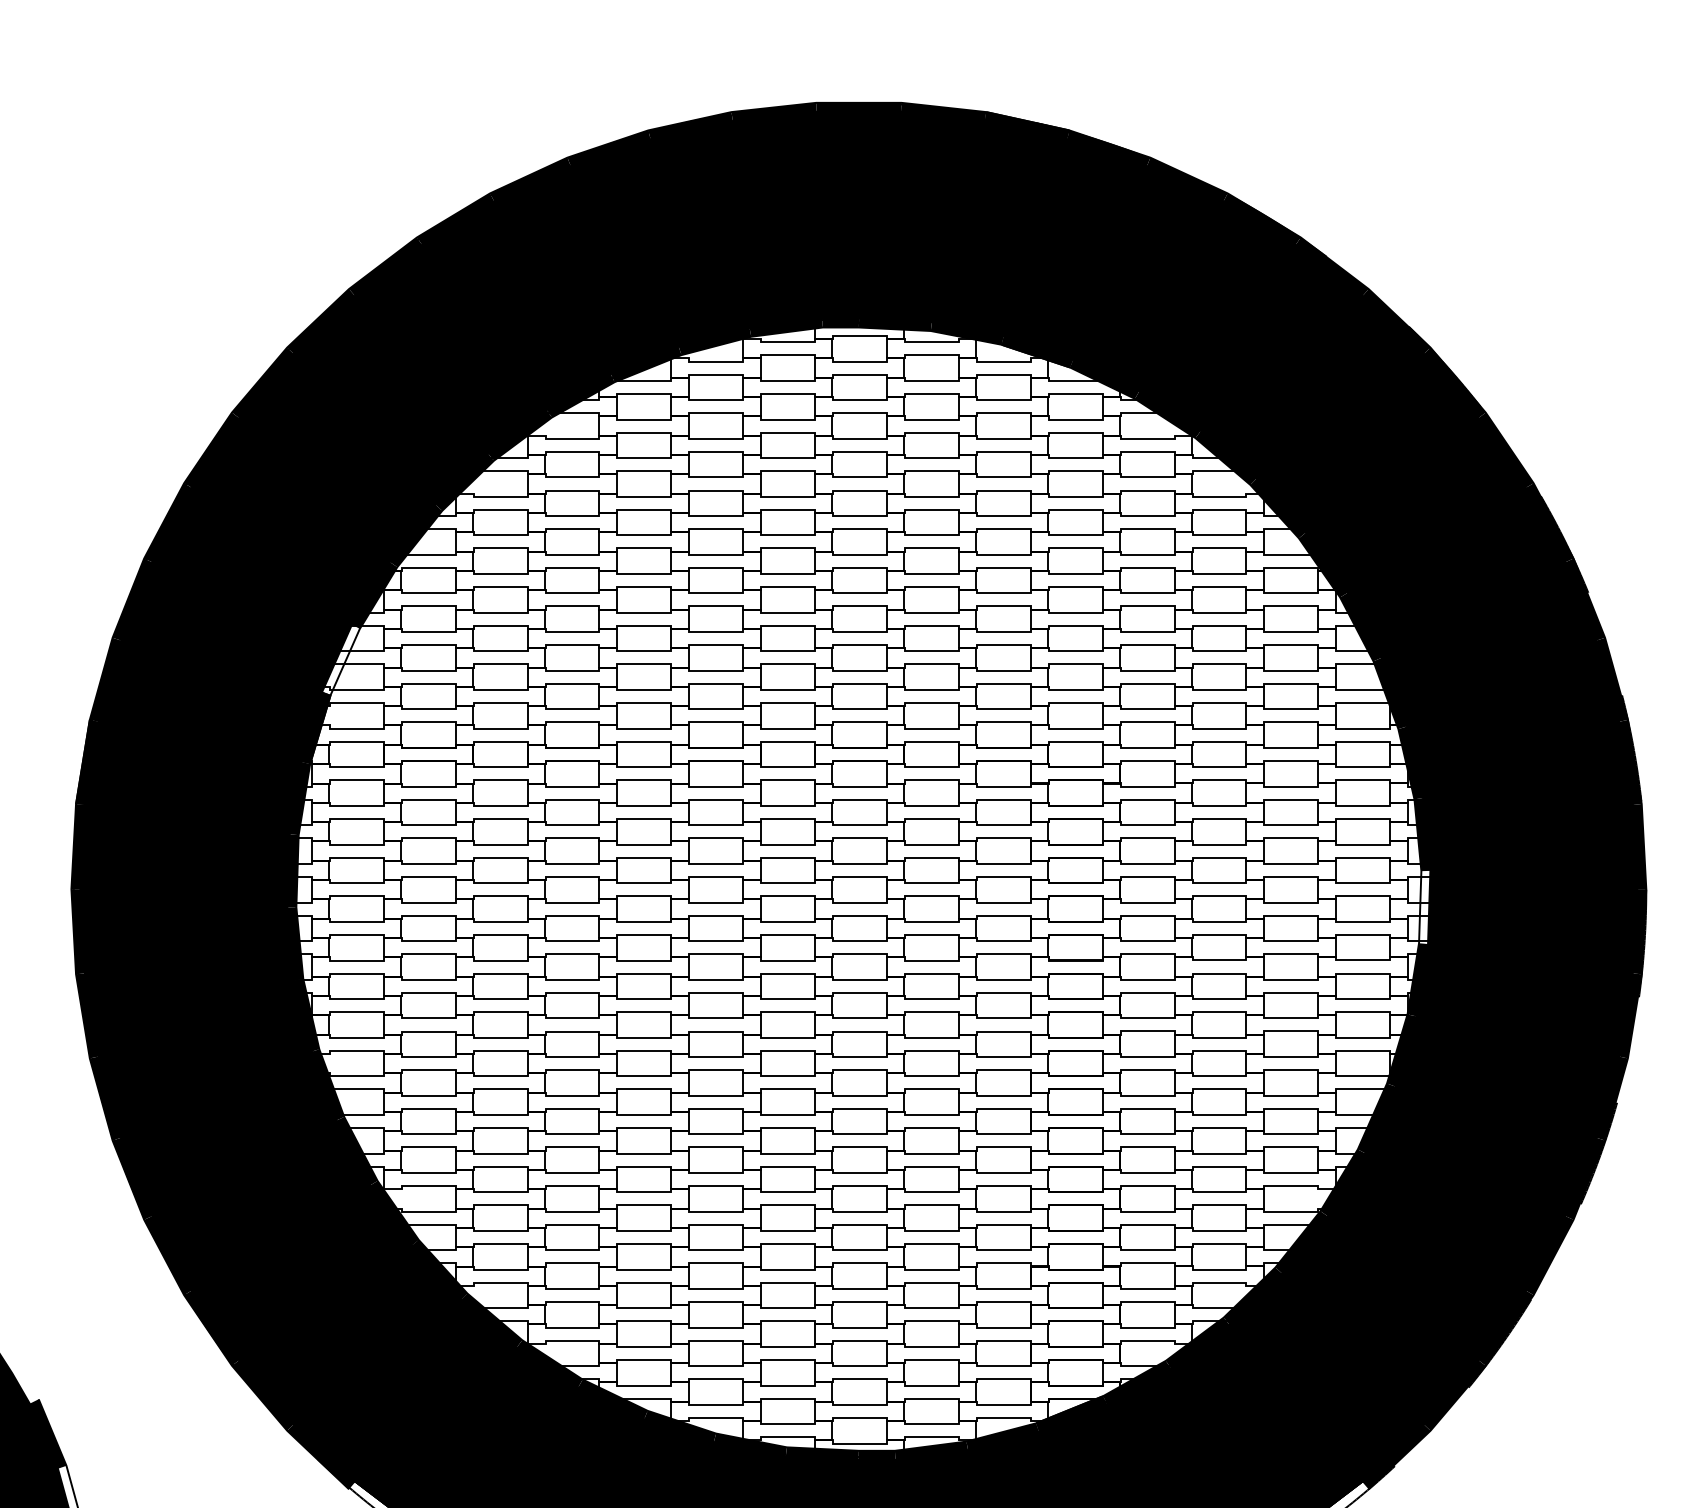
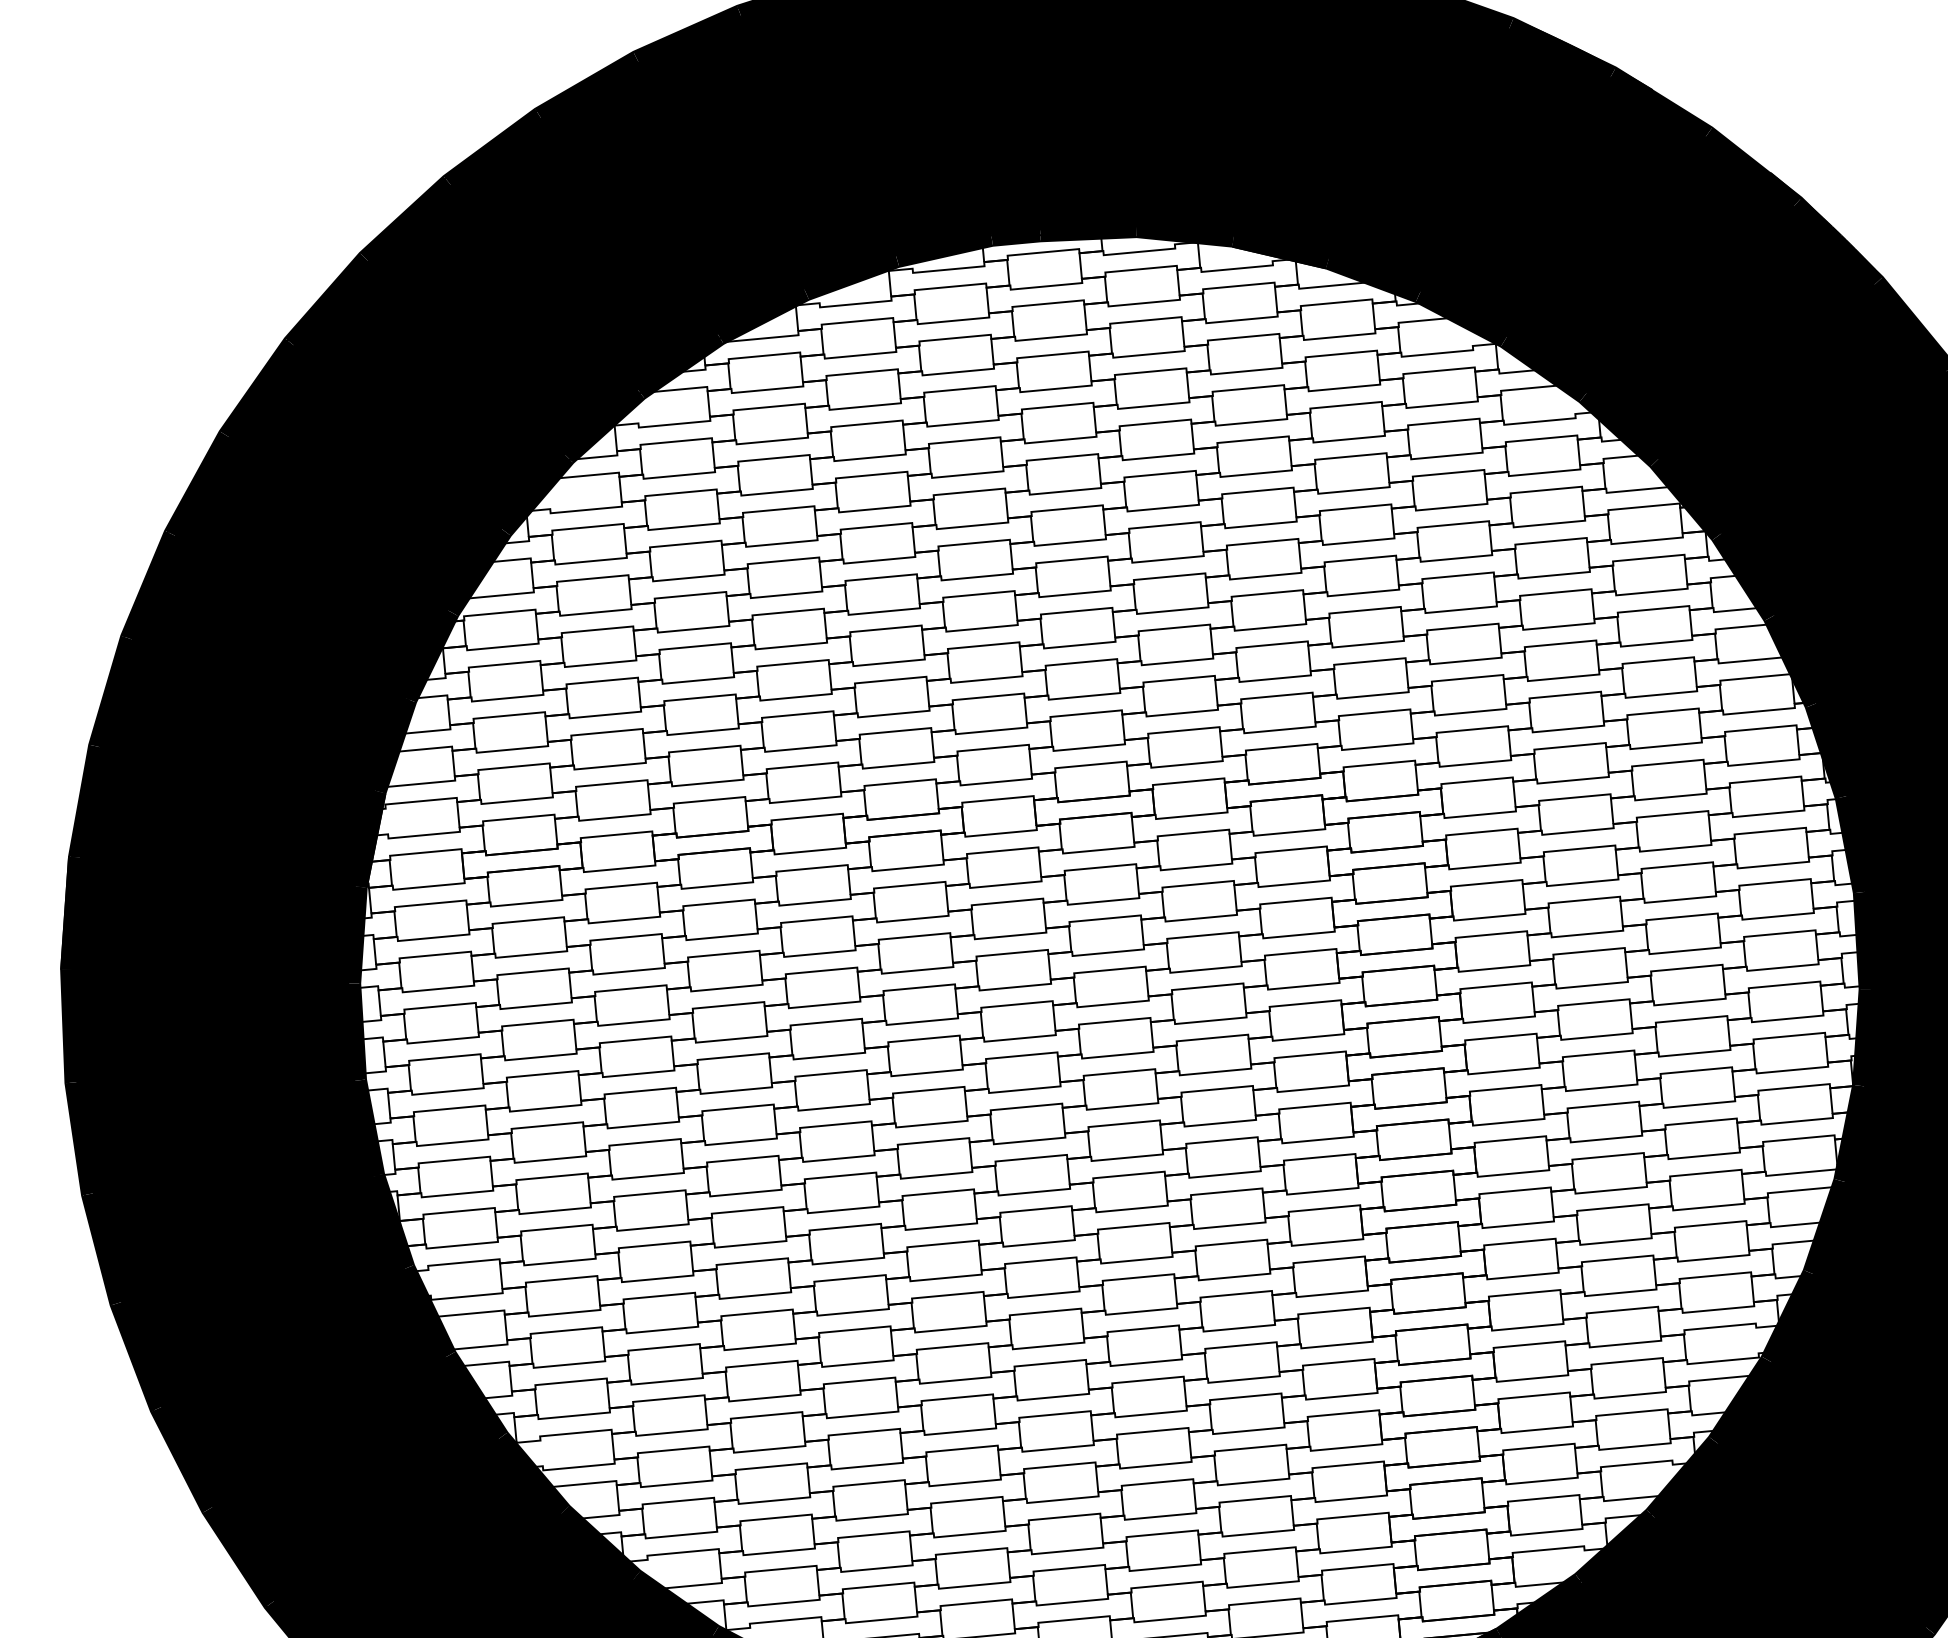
fill: (340, 659) -> (394, 745), added
fill: (1424, 907) -> (1862, 941), added

